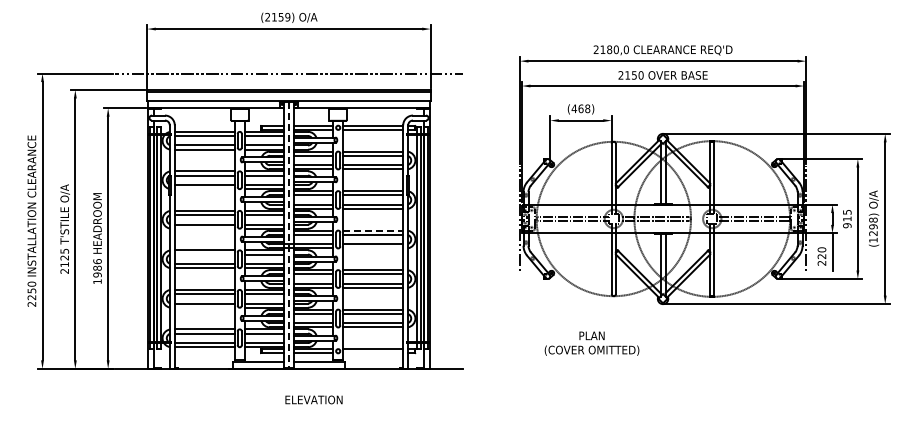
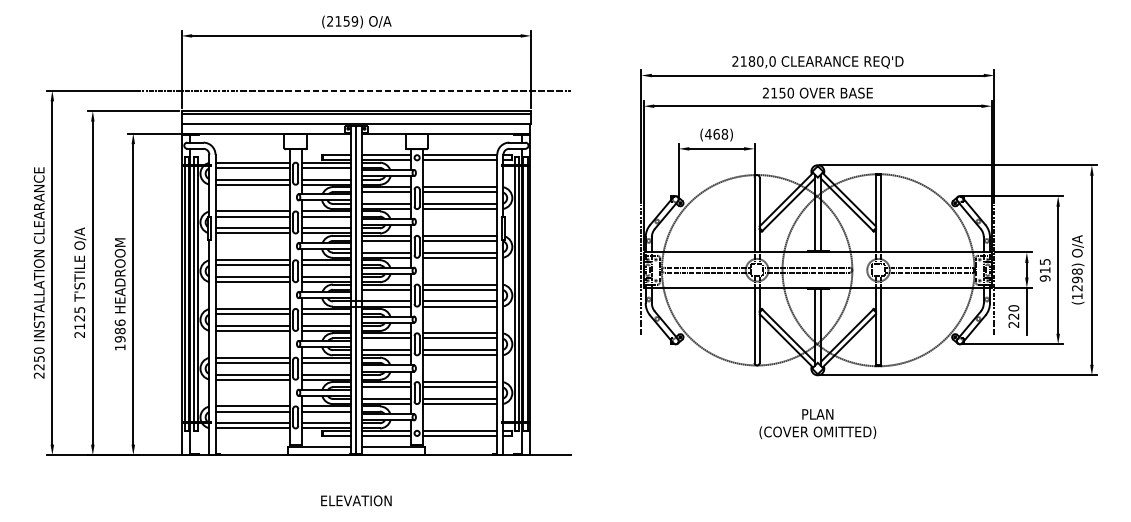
line: (204, 189) -> (252, 233), added
line: (204, 228) -> (252, 281), added
line: (373, 230) -> (460, 284), dashed -> solid
line: (289, 235) -> (357, 290), dashed -> solid
line: (373, 248) -> (460, 306), added
line: (204, 254) -> (252, 314), added
line: (204, 307) -> (252, 379), added
text: (591, 343) -> (817, 423), moved
line: (373, 353) -> (460, 436), added
text: (313, 399) -> (355, 500), moved

